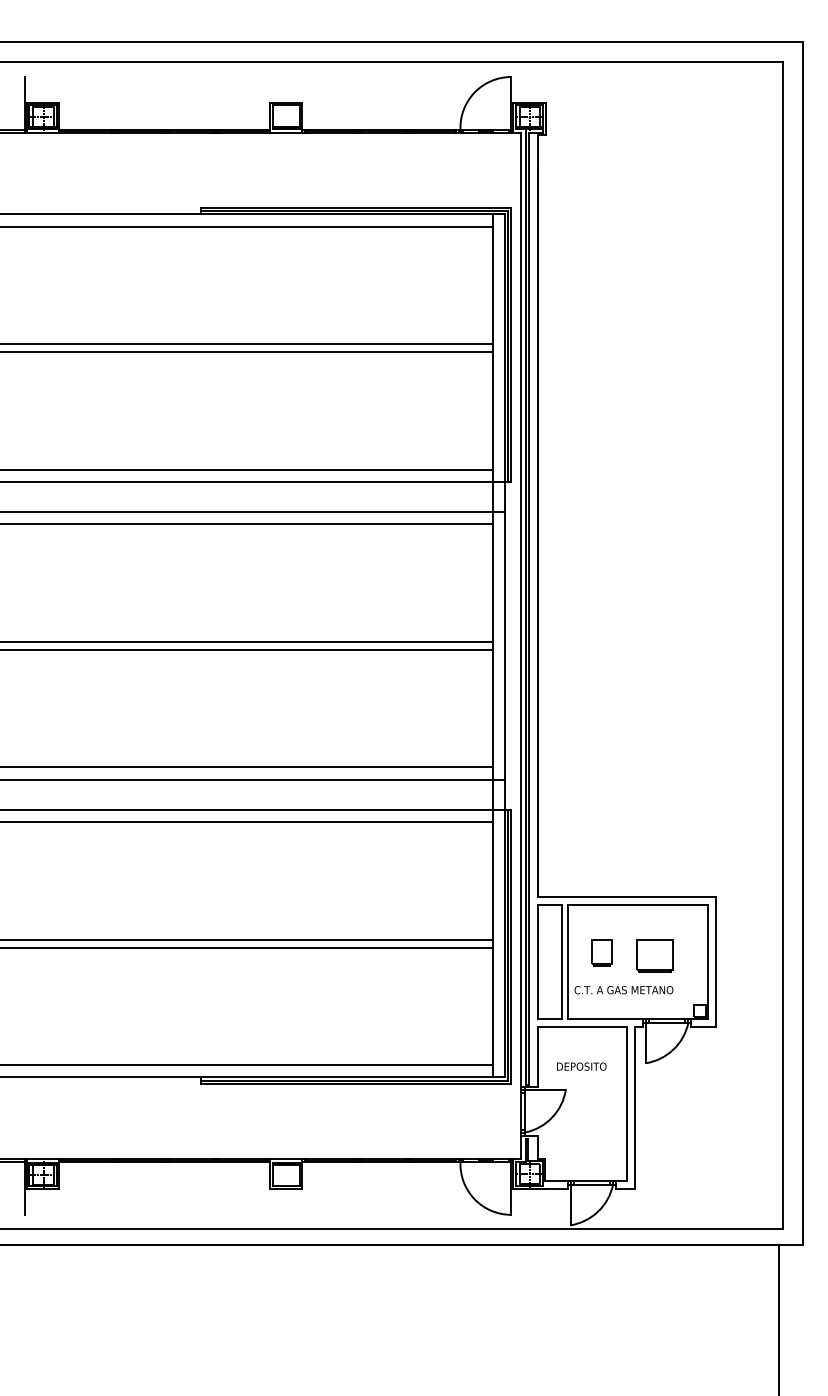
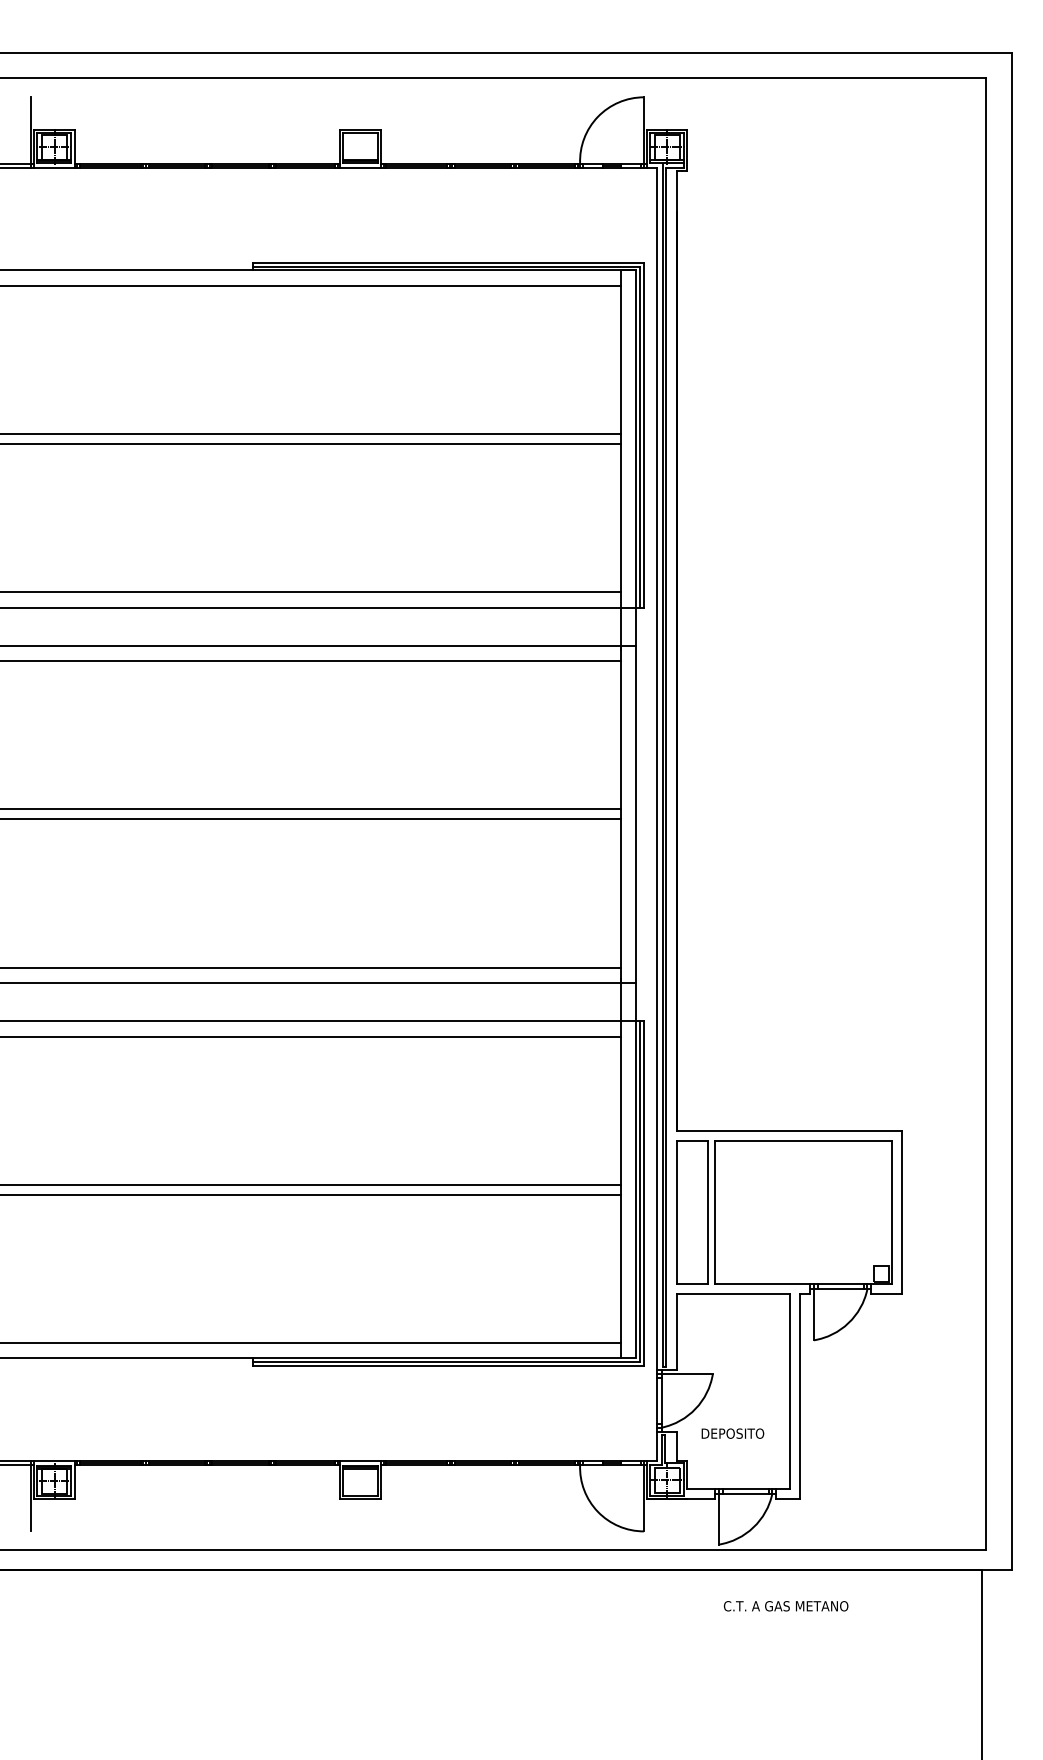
part: (602, 953) -> (758, 1201), removed
part: (654, 955) -> (824, 1204), removed
text: (623, 990) -> (785, 1606), moved
text: (581, 1066) -> (732, 1433), moved

